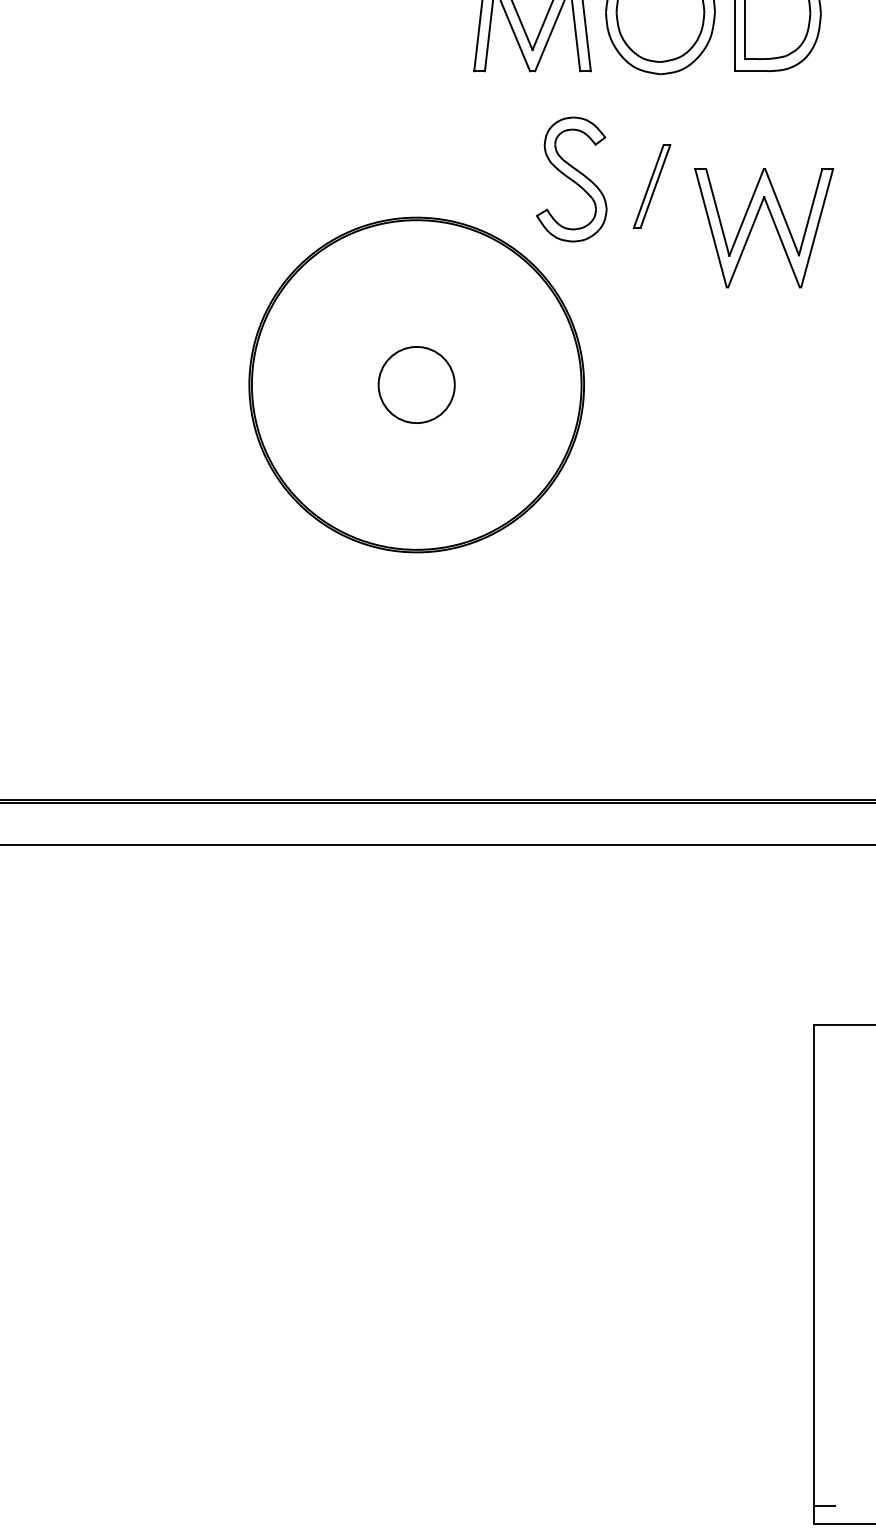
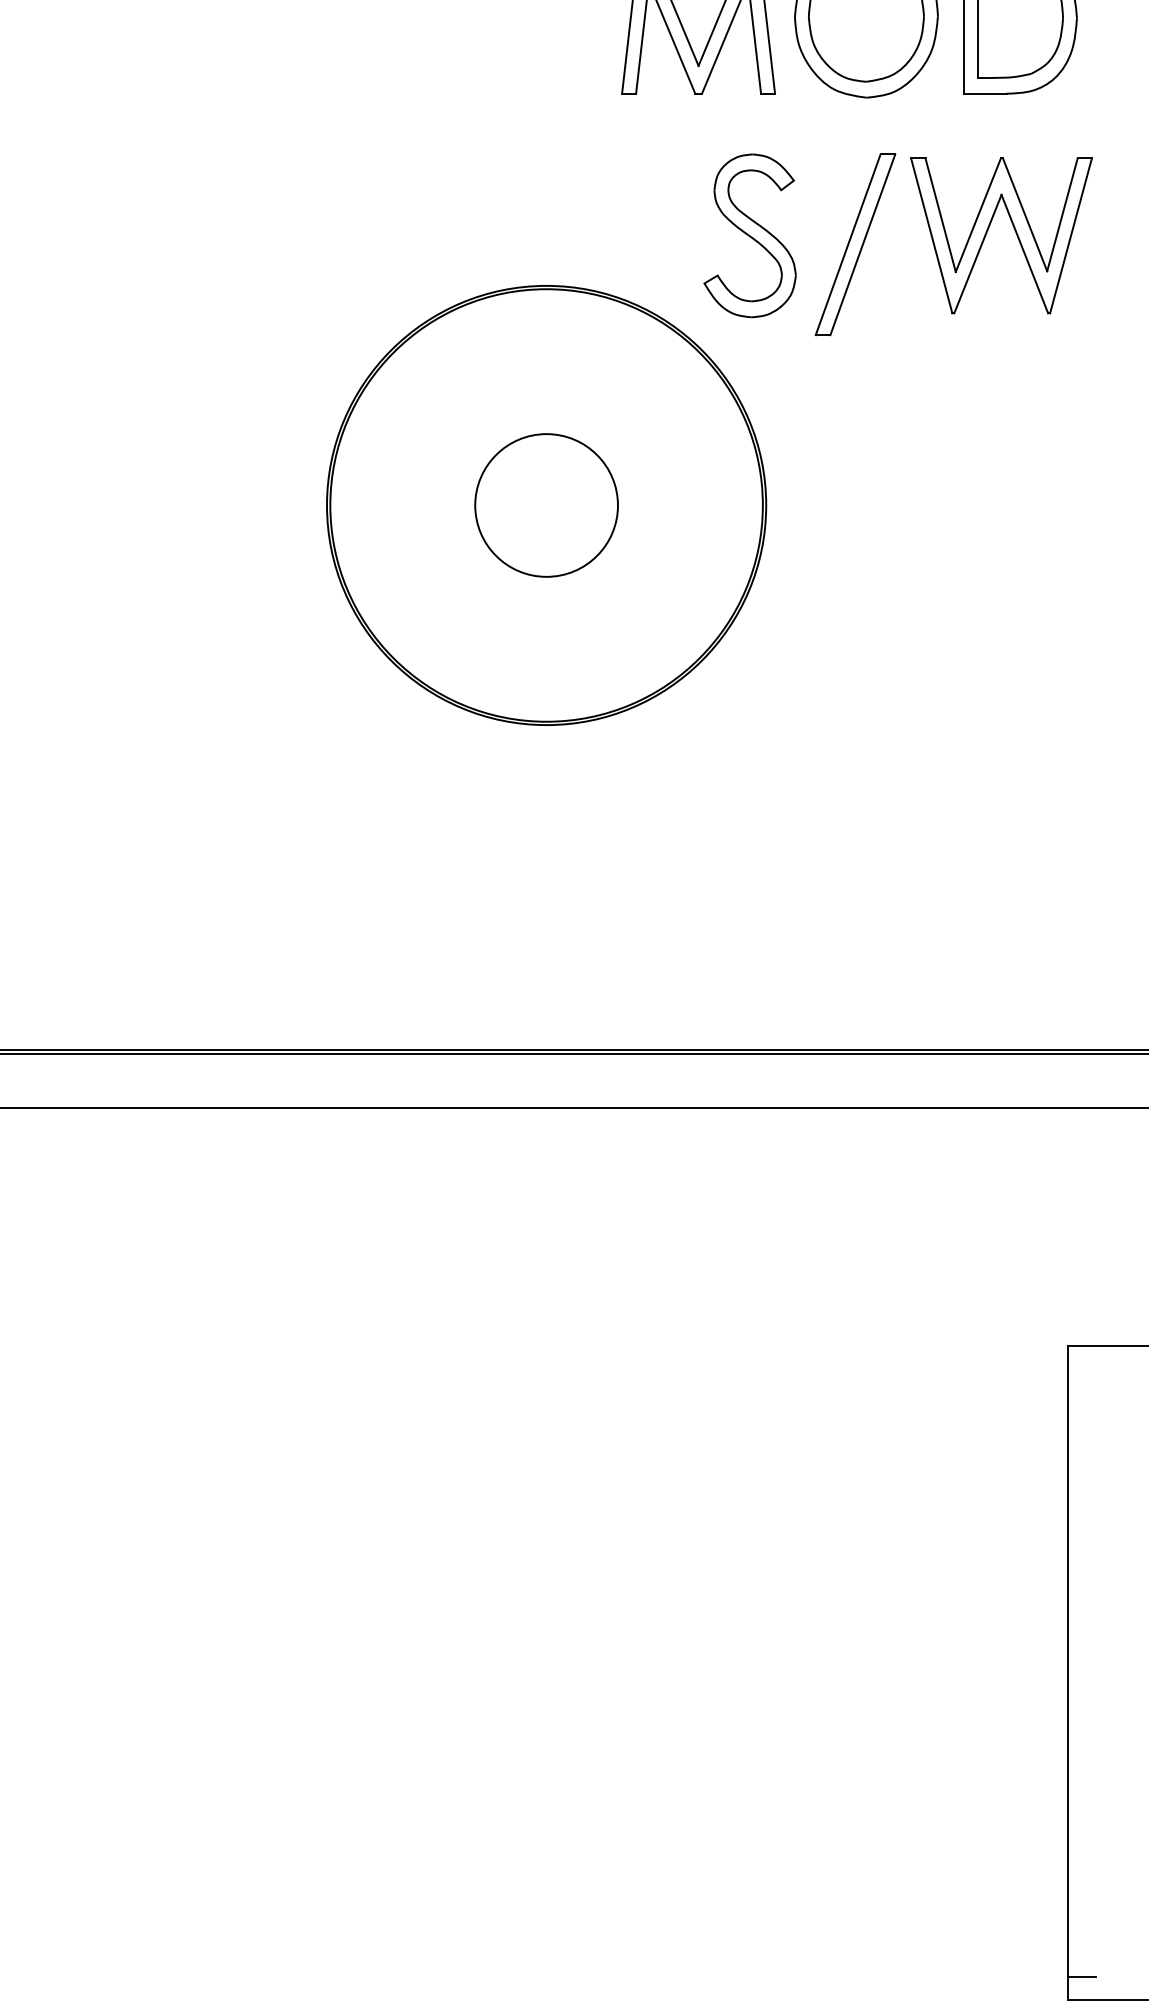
part: (652, 186) -> (855, 244), size x1.67
part: (755, 222) -> (989, 228), moved
circle: (416, 385) -> (546, 505), size x1.43

